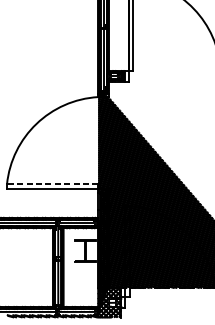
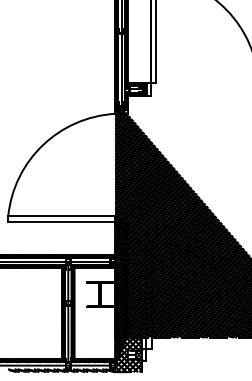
line: (52, 184) -> (61, 216), dashed -> solid

